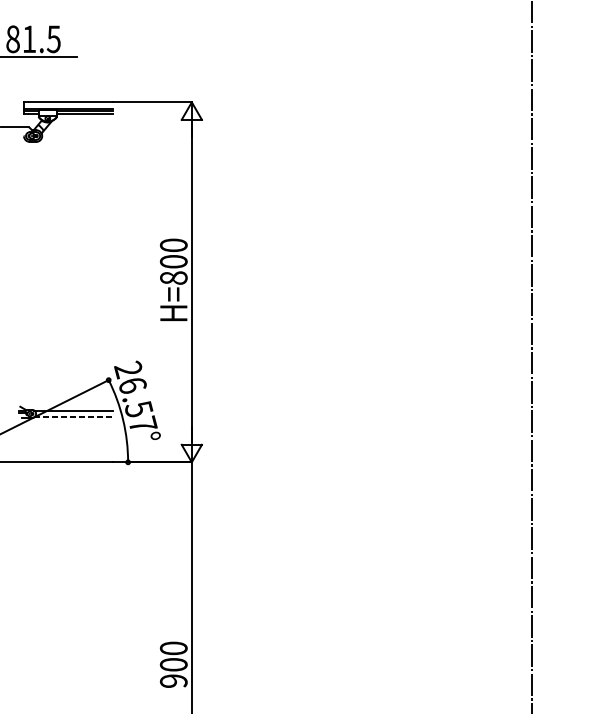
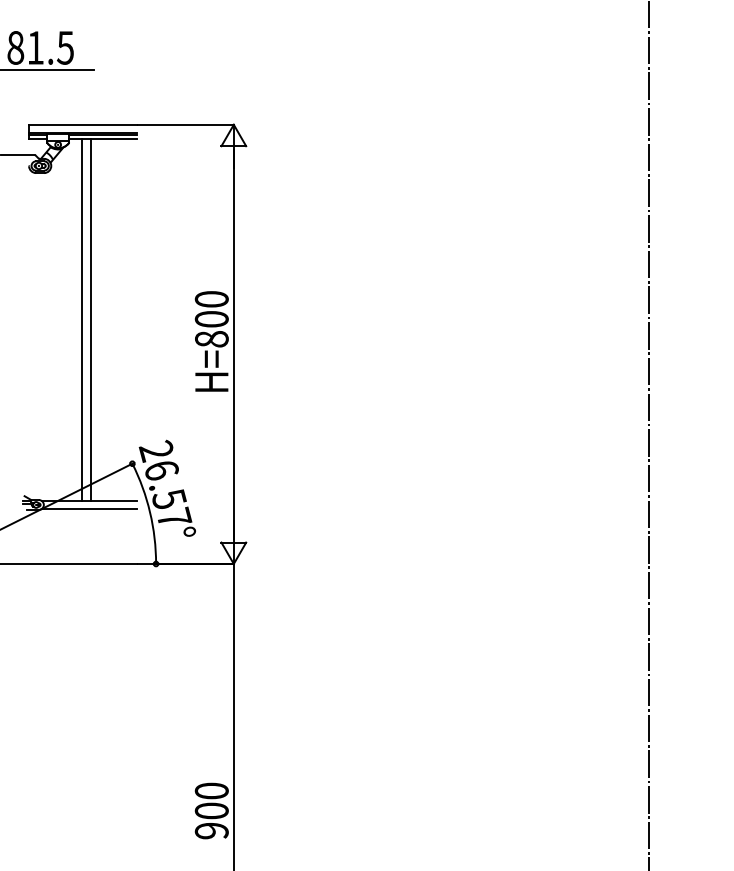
line: (67, 261) -> (82, 319), added
line: (75, 261) -> (91, 319), added
line: (73, 417) -> (89, 509), dashed -> solid

